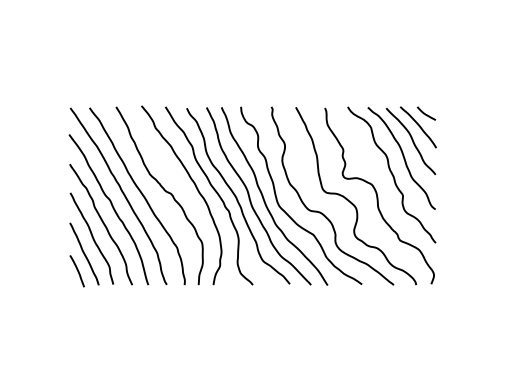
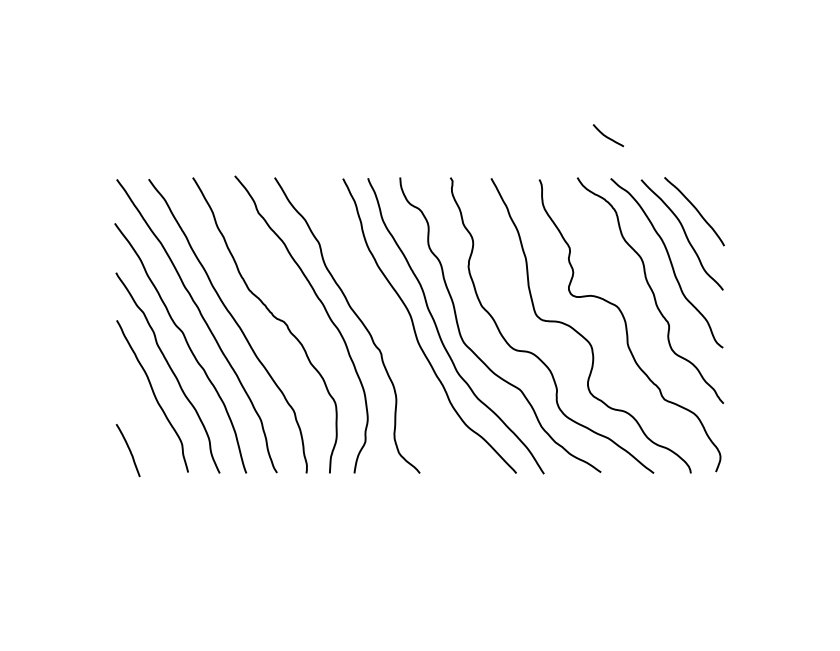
curve: (425, 113) -> (606, 135), moved
curve: (237, 197) -> (394, 327), removed
line: (84, 253) -> (140, 420), removed

